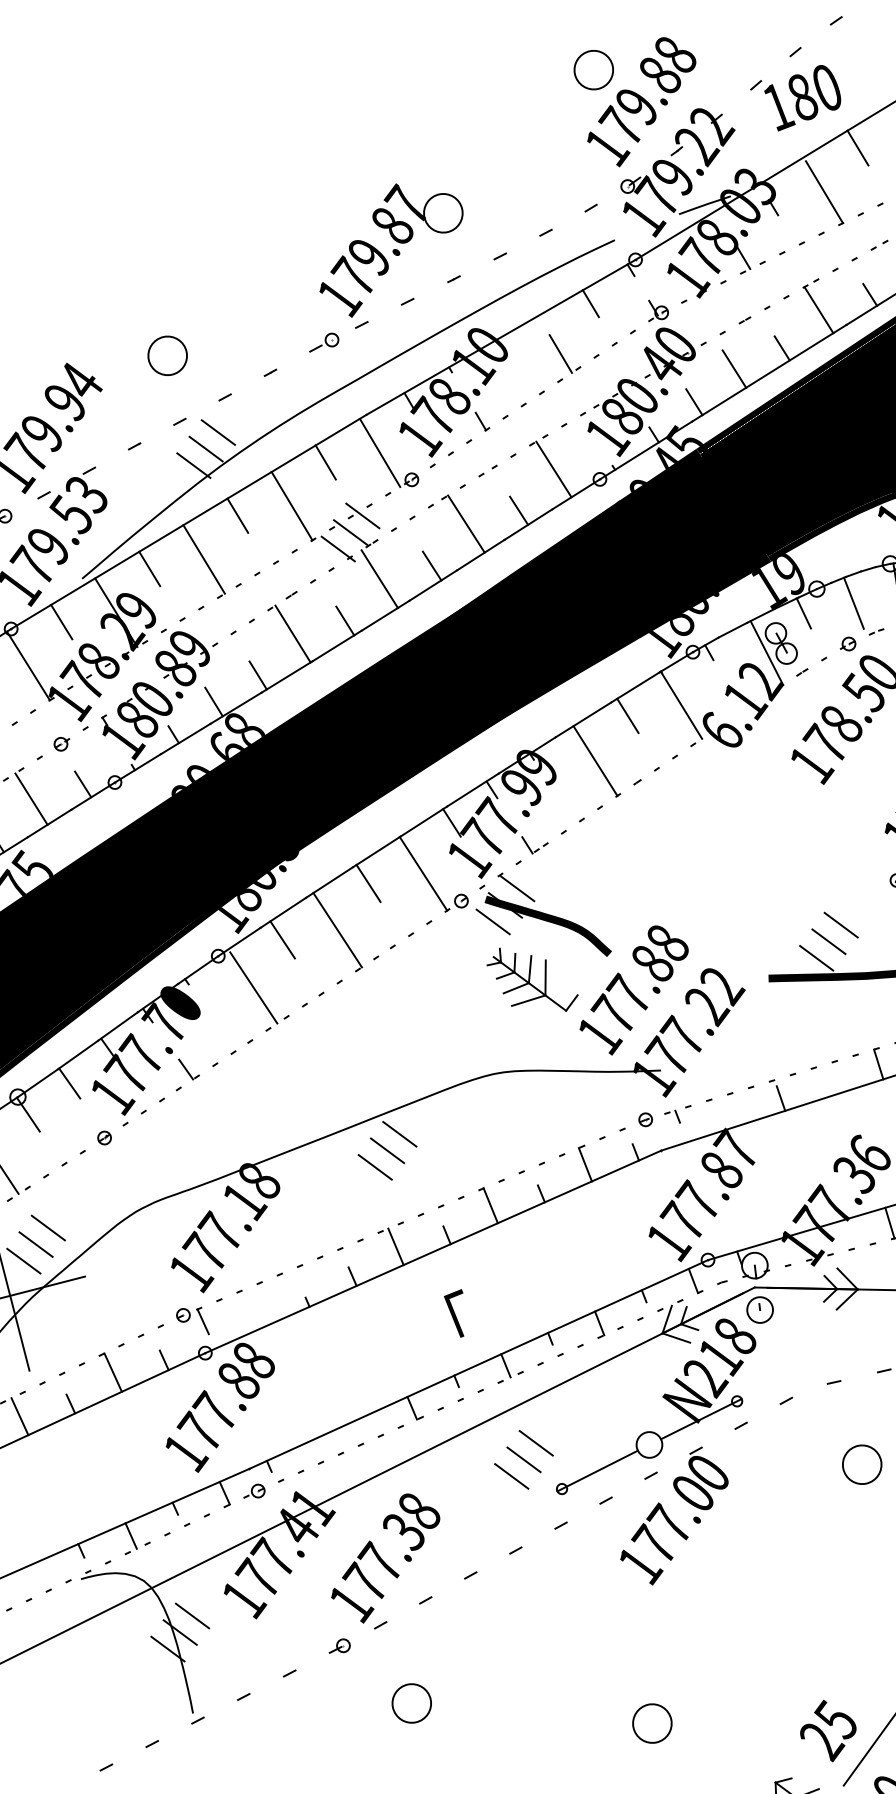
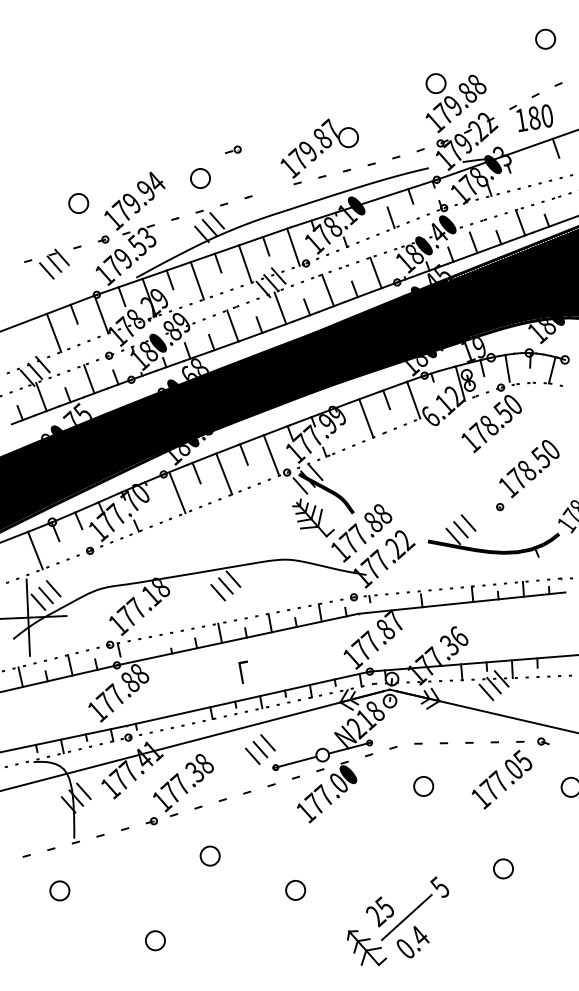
line: (824, 192) -> (535, 166), removed
part: (323, 341) -> (233, 149), moved
part: (410, 1702) -> (209, 855), moved

